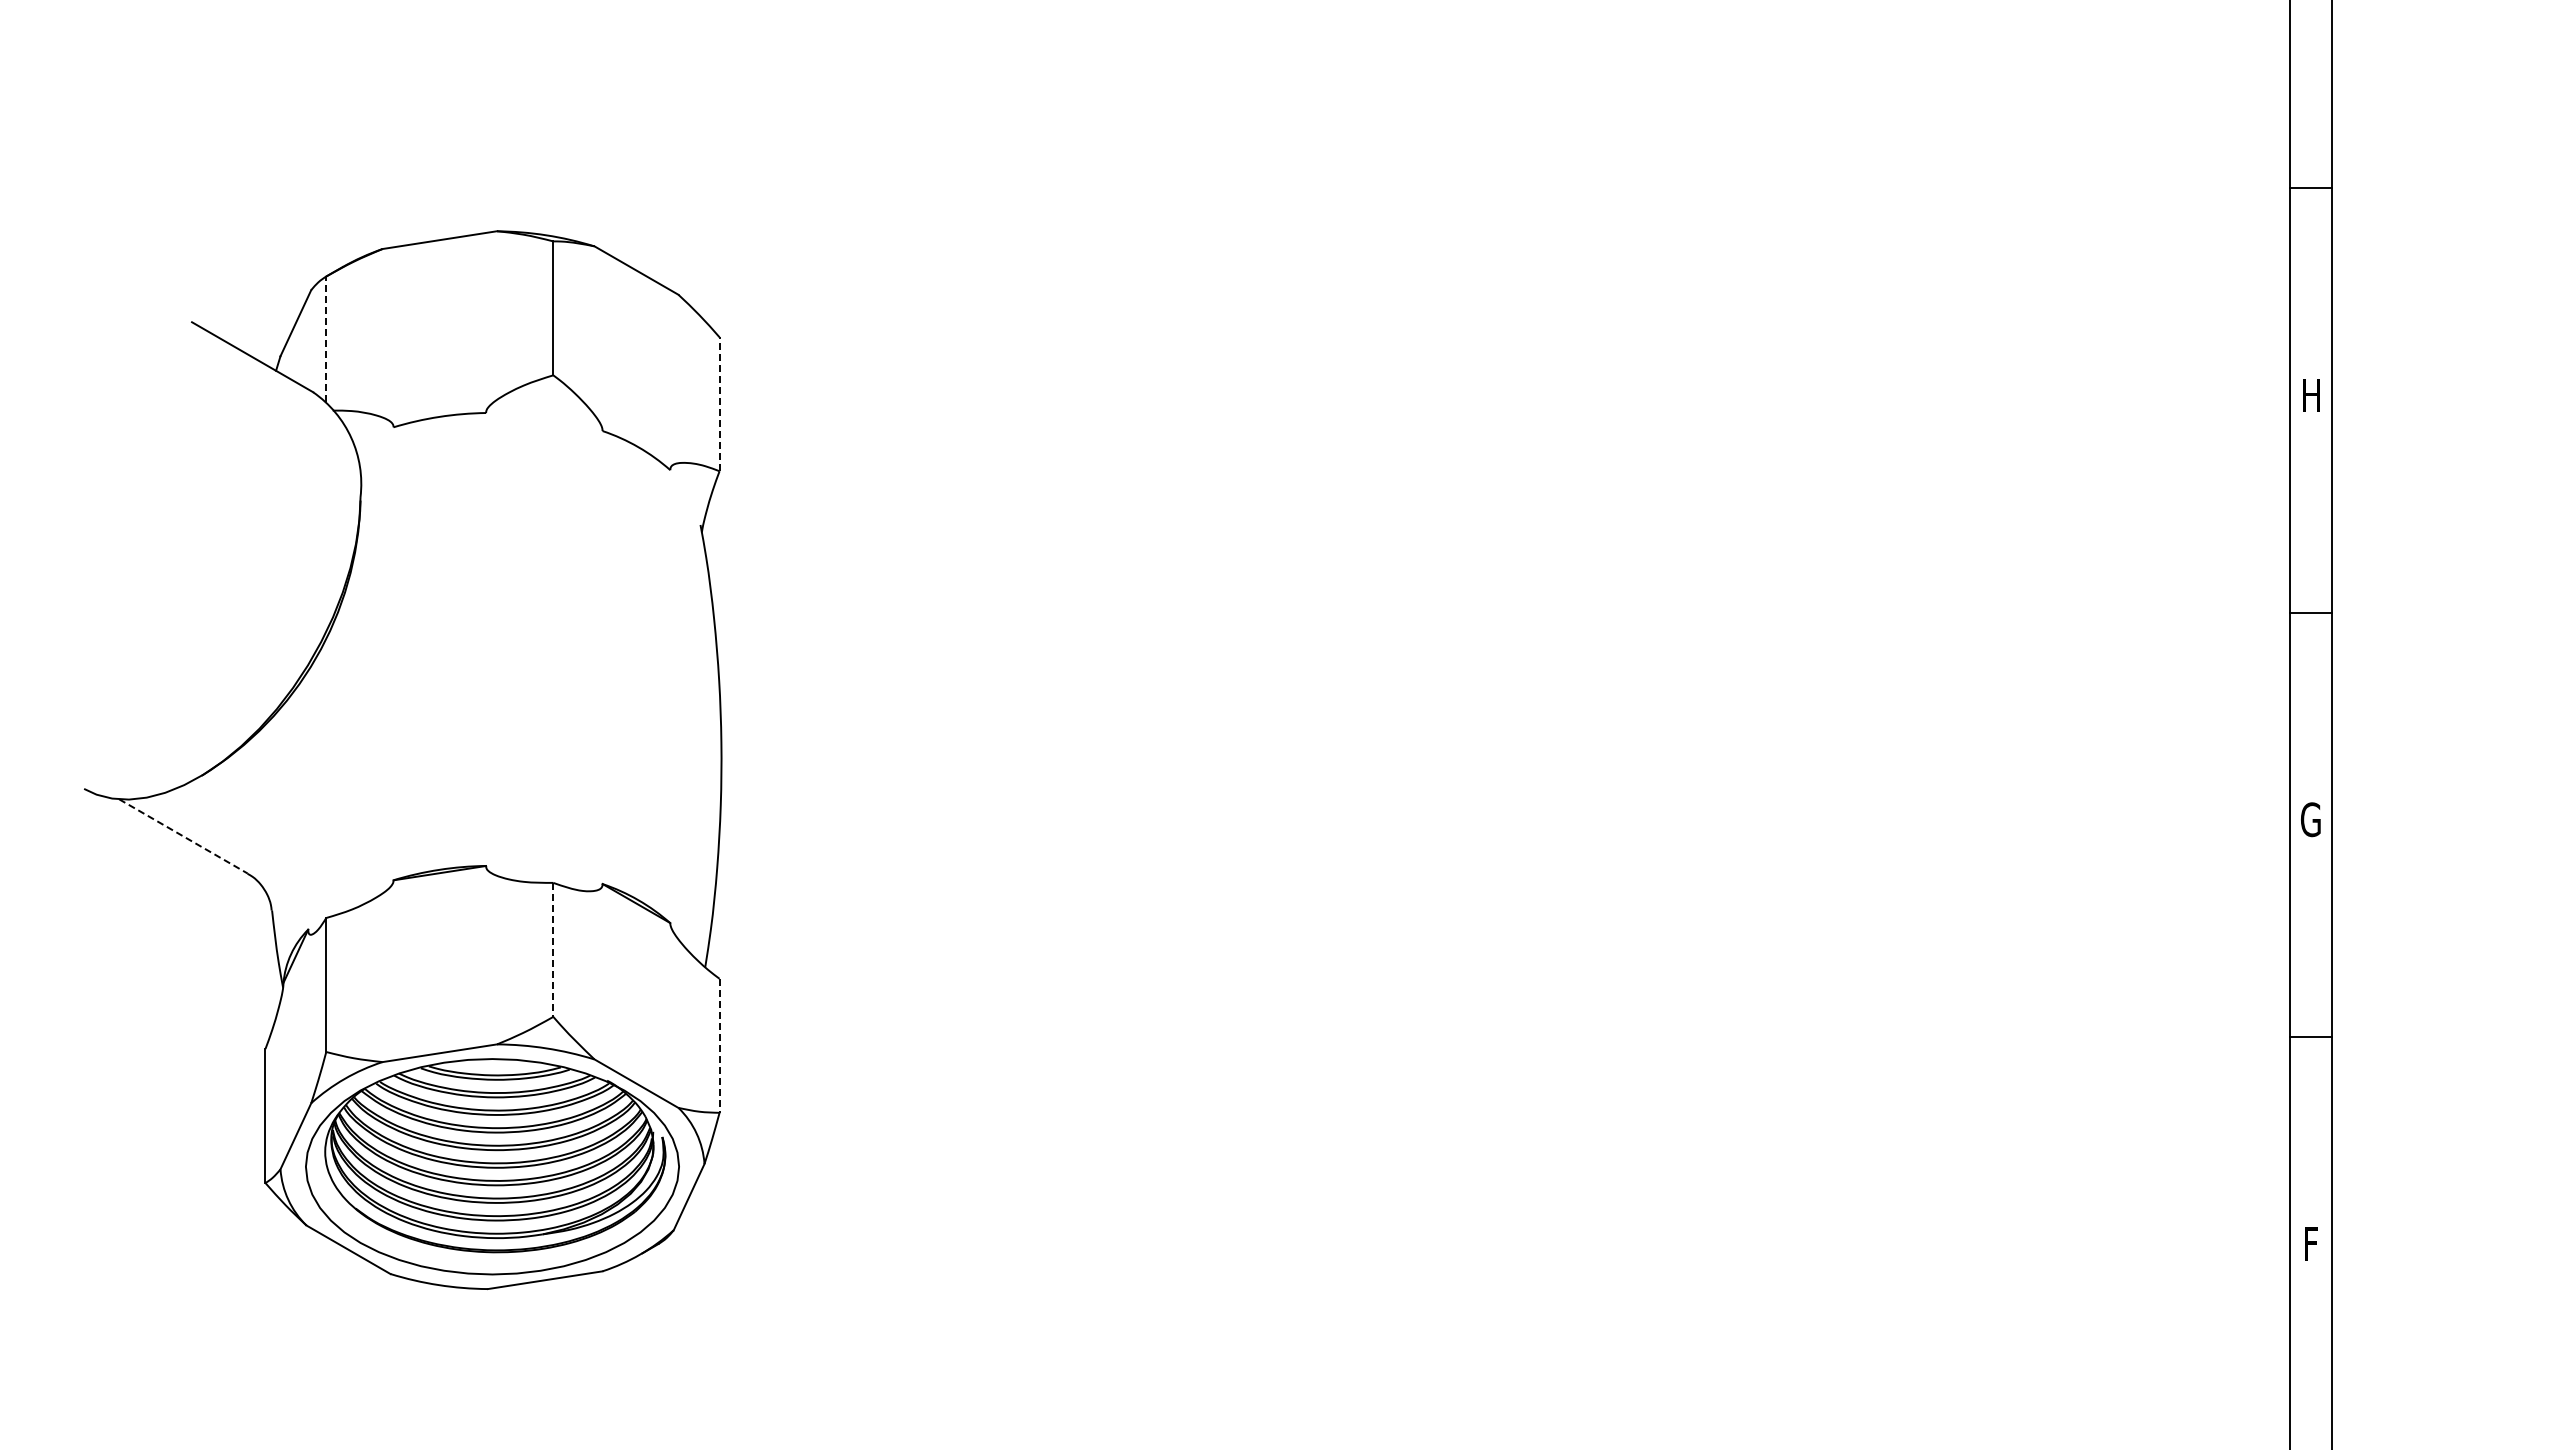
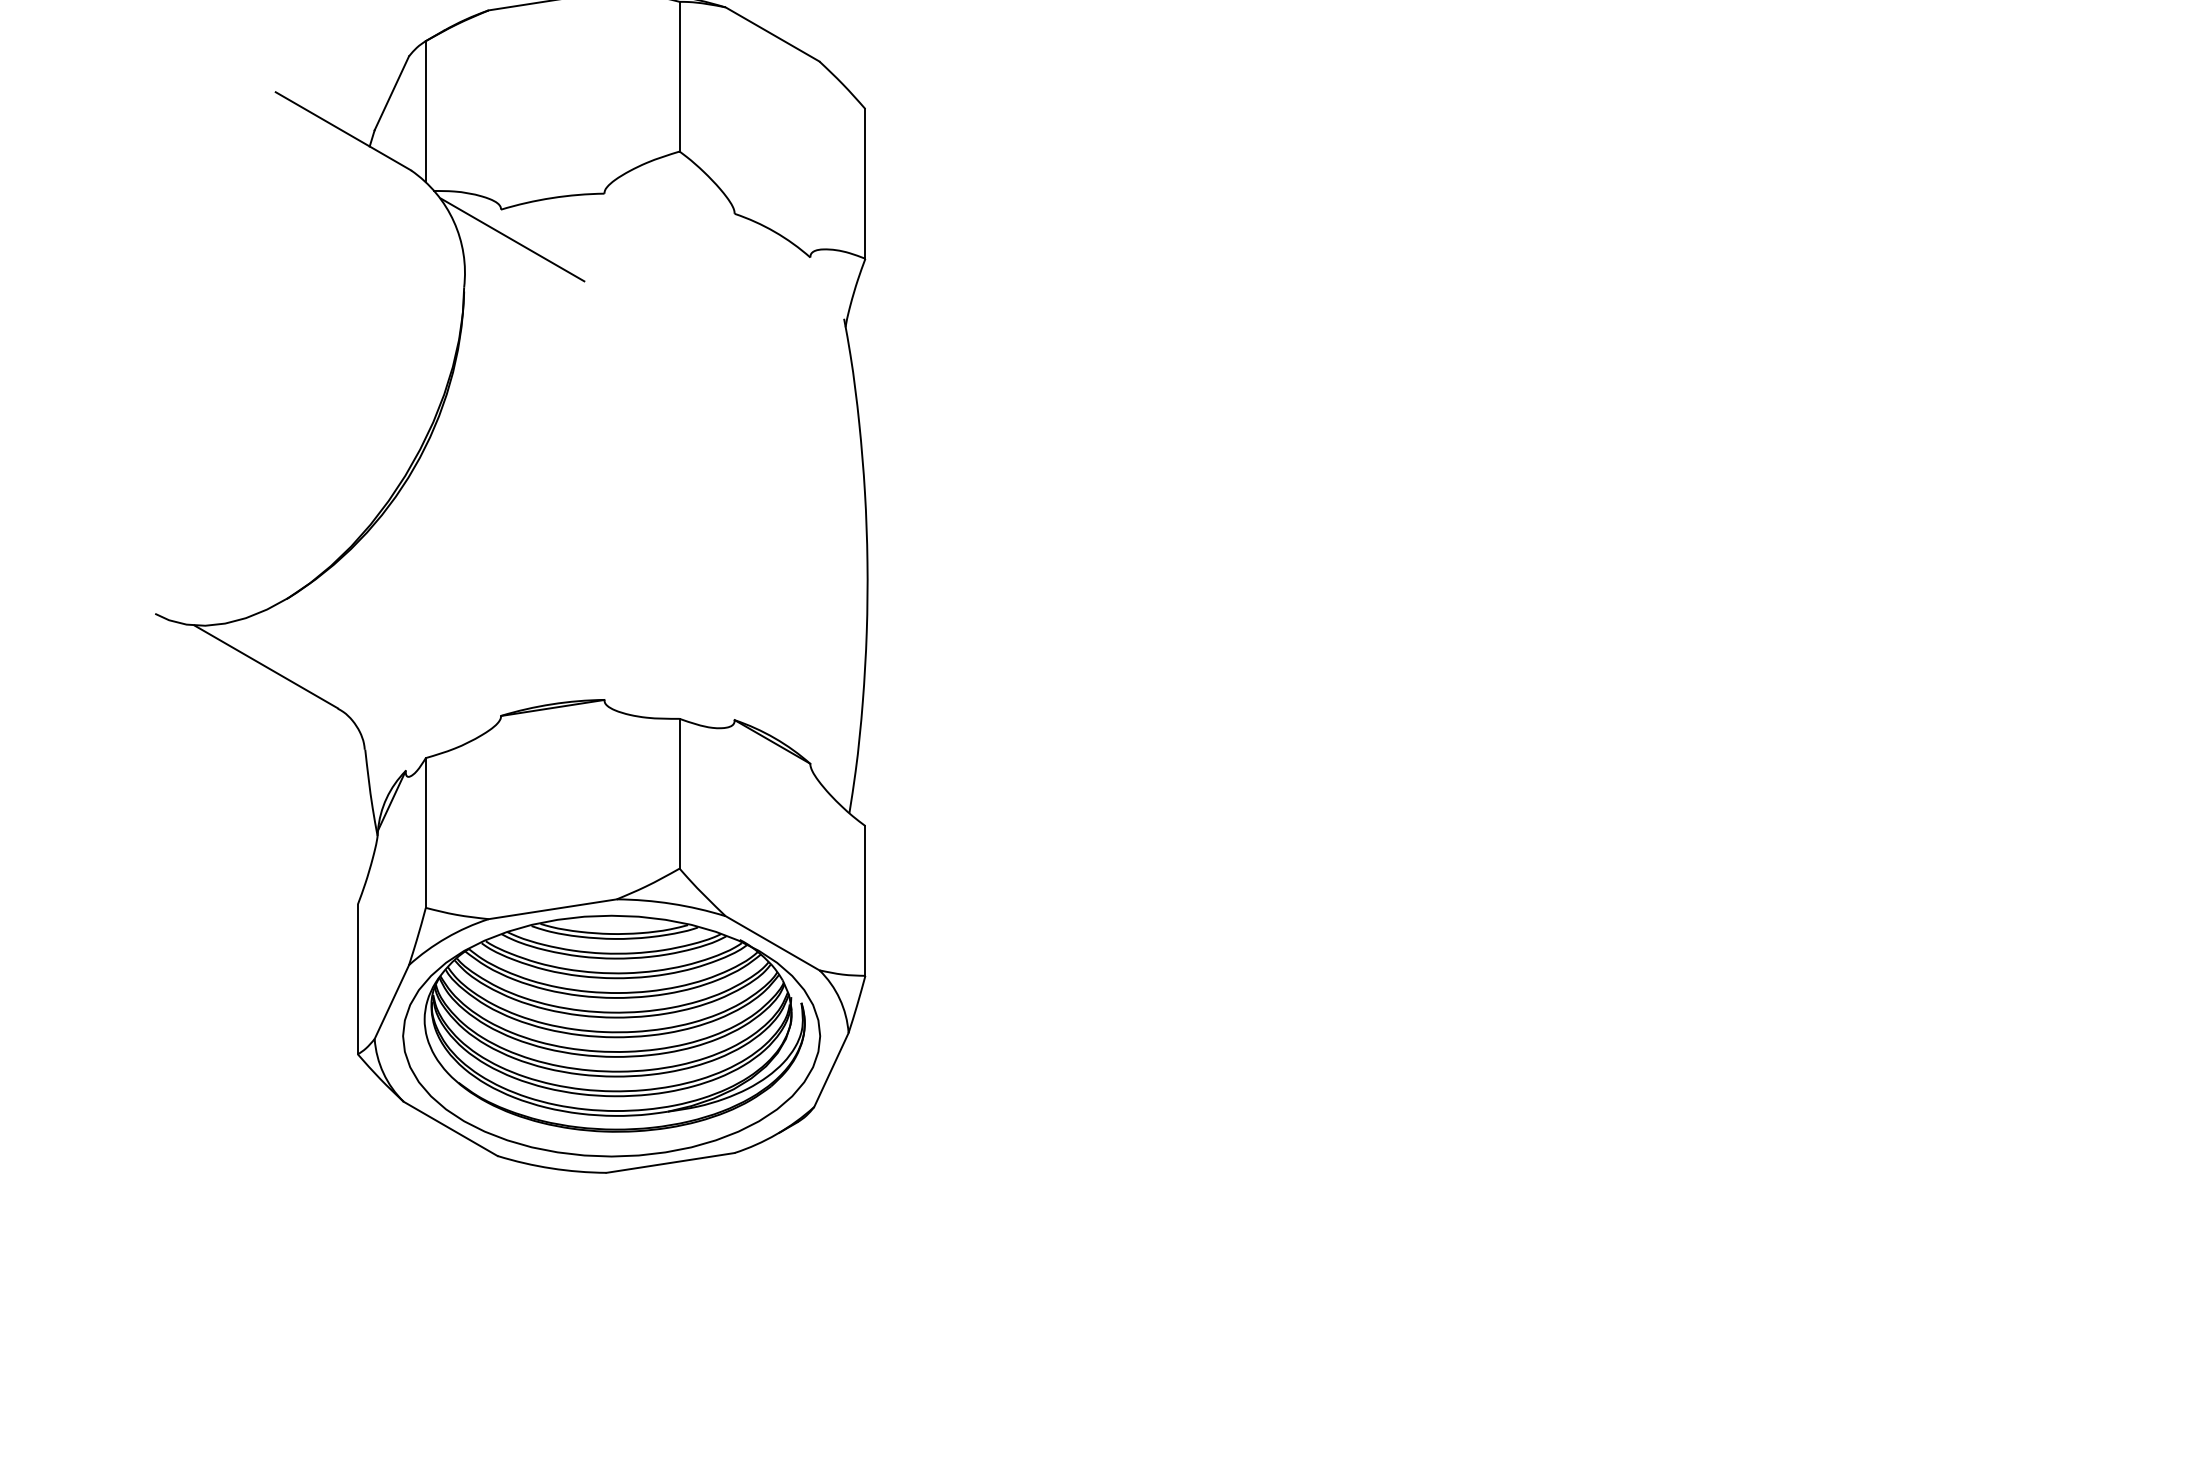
line: (326, 339) -> (426, 111), dashed -> solid
line: (719, 404) -> (865, 184), dashed -> solid
line: (403, 454) -> (512, 240), added
line: (183, 836) -> (266, 667), dashed -> solid
line: (553, 950) -> (679, 794), dashed -> solid
line: (719, 1046) -> (865, 901), dashed -> solid

